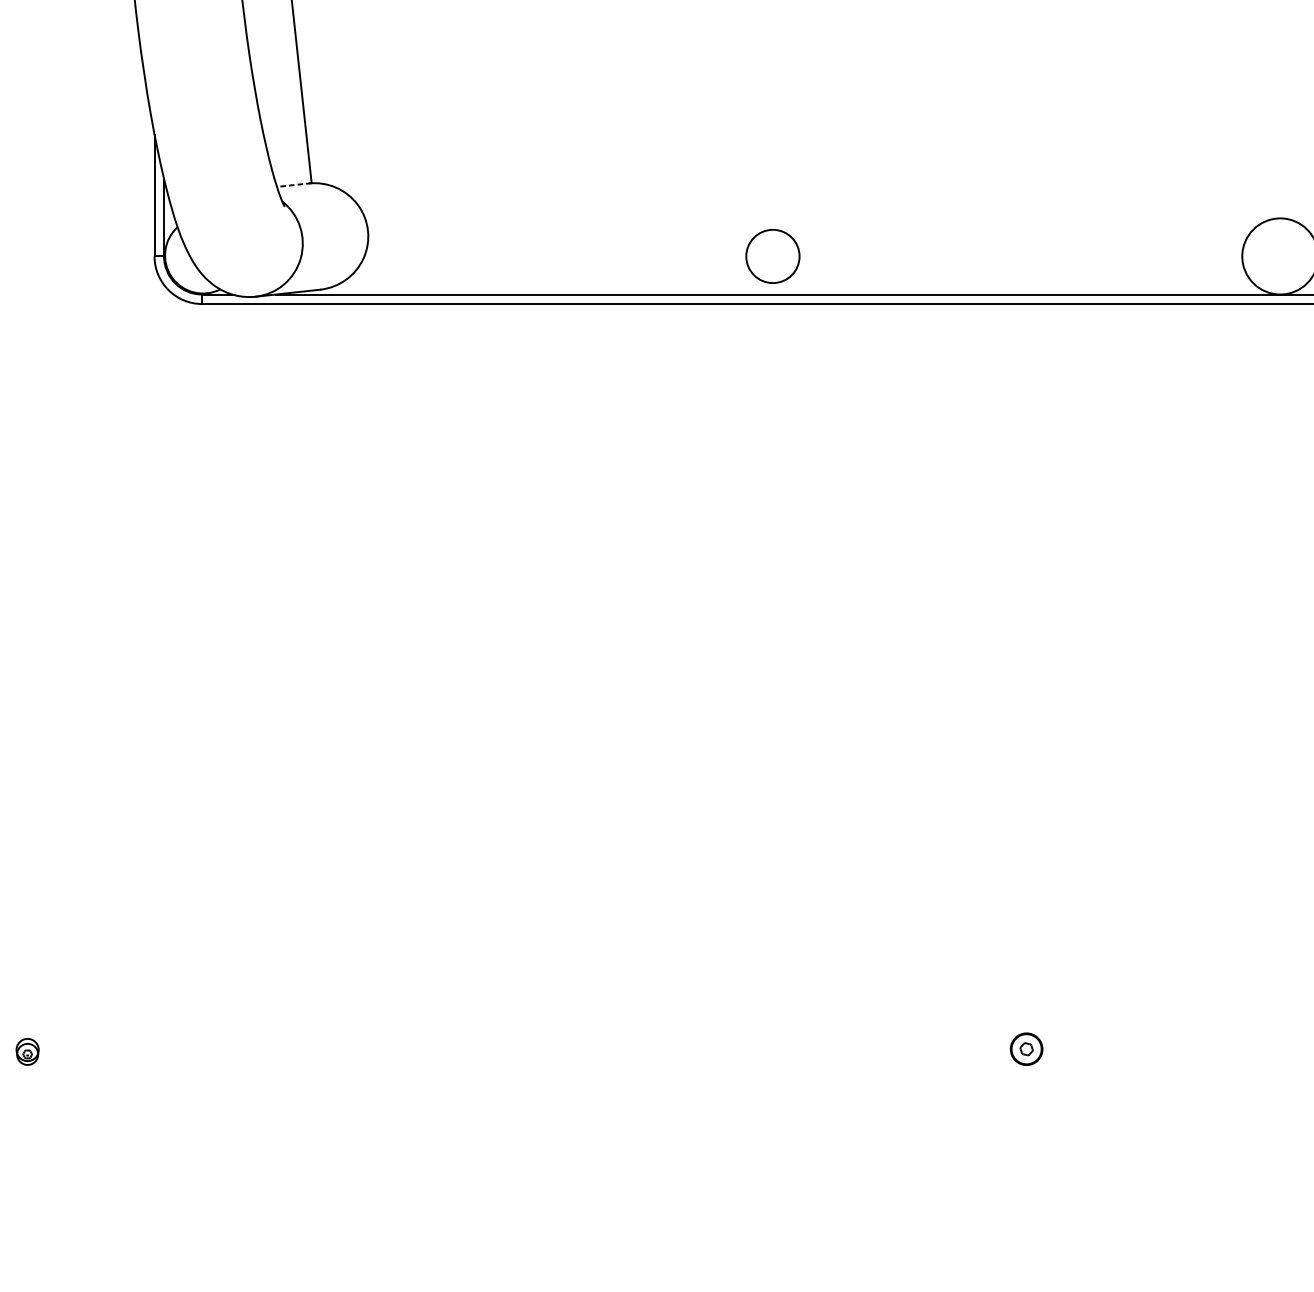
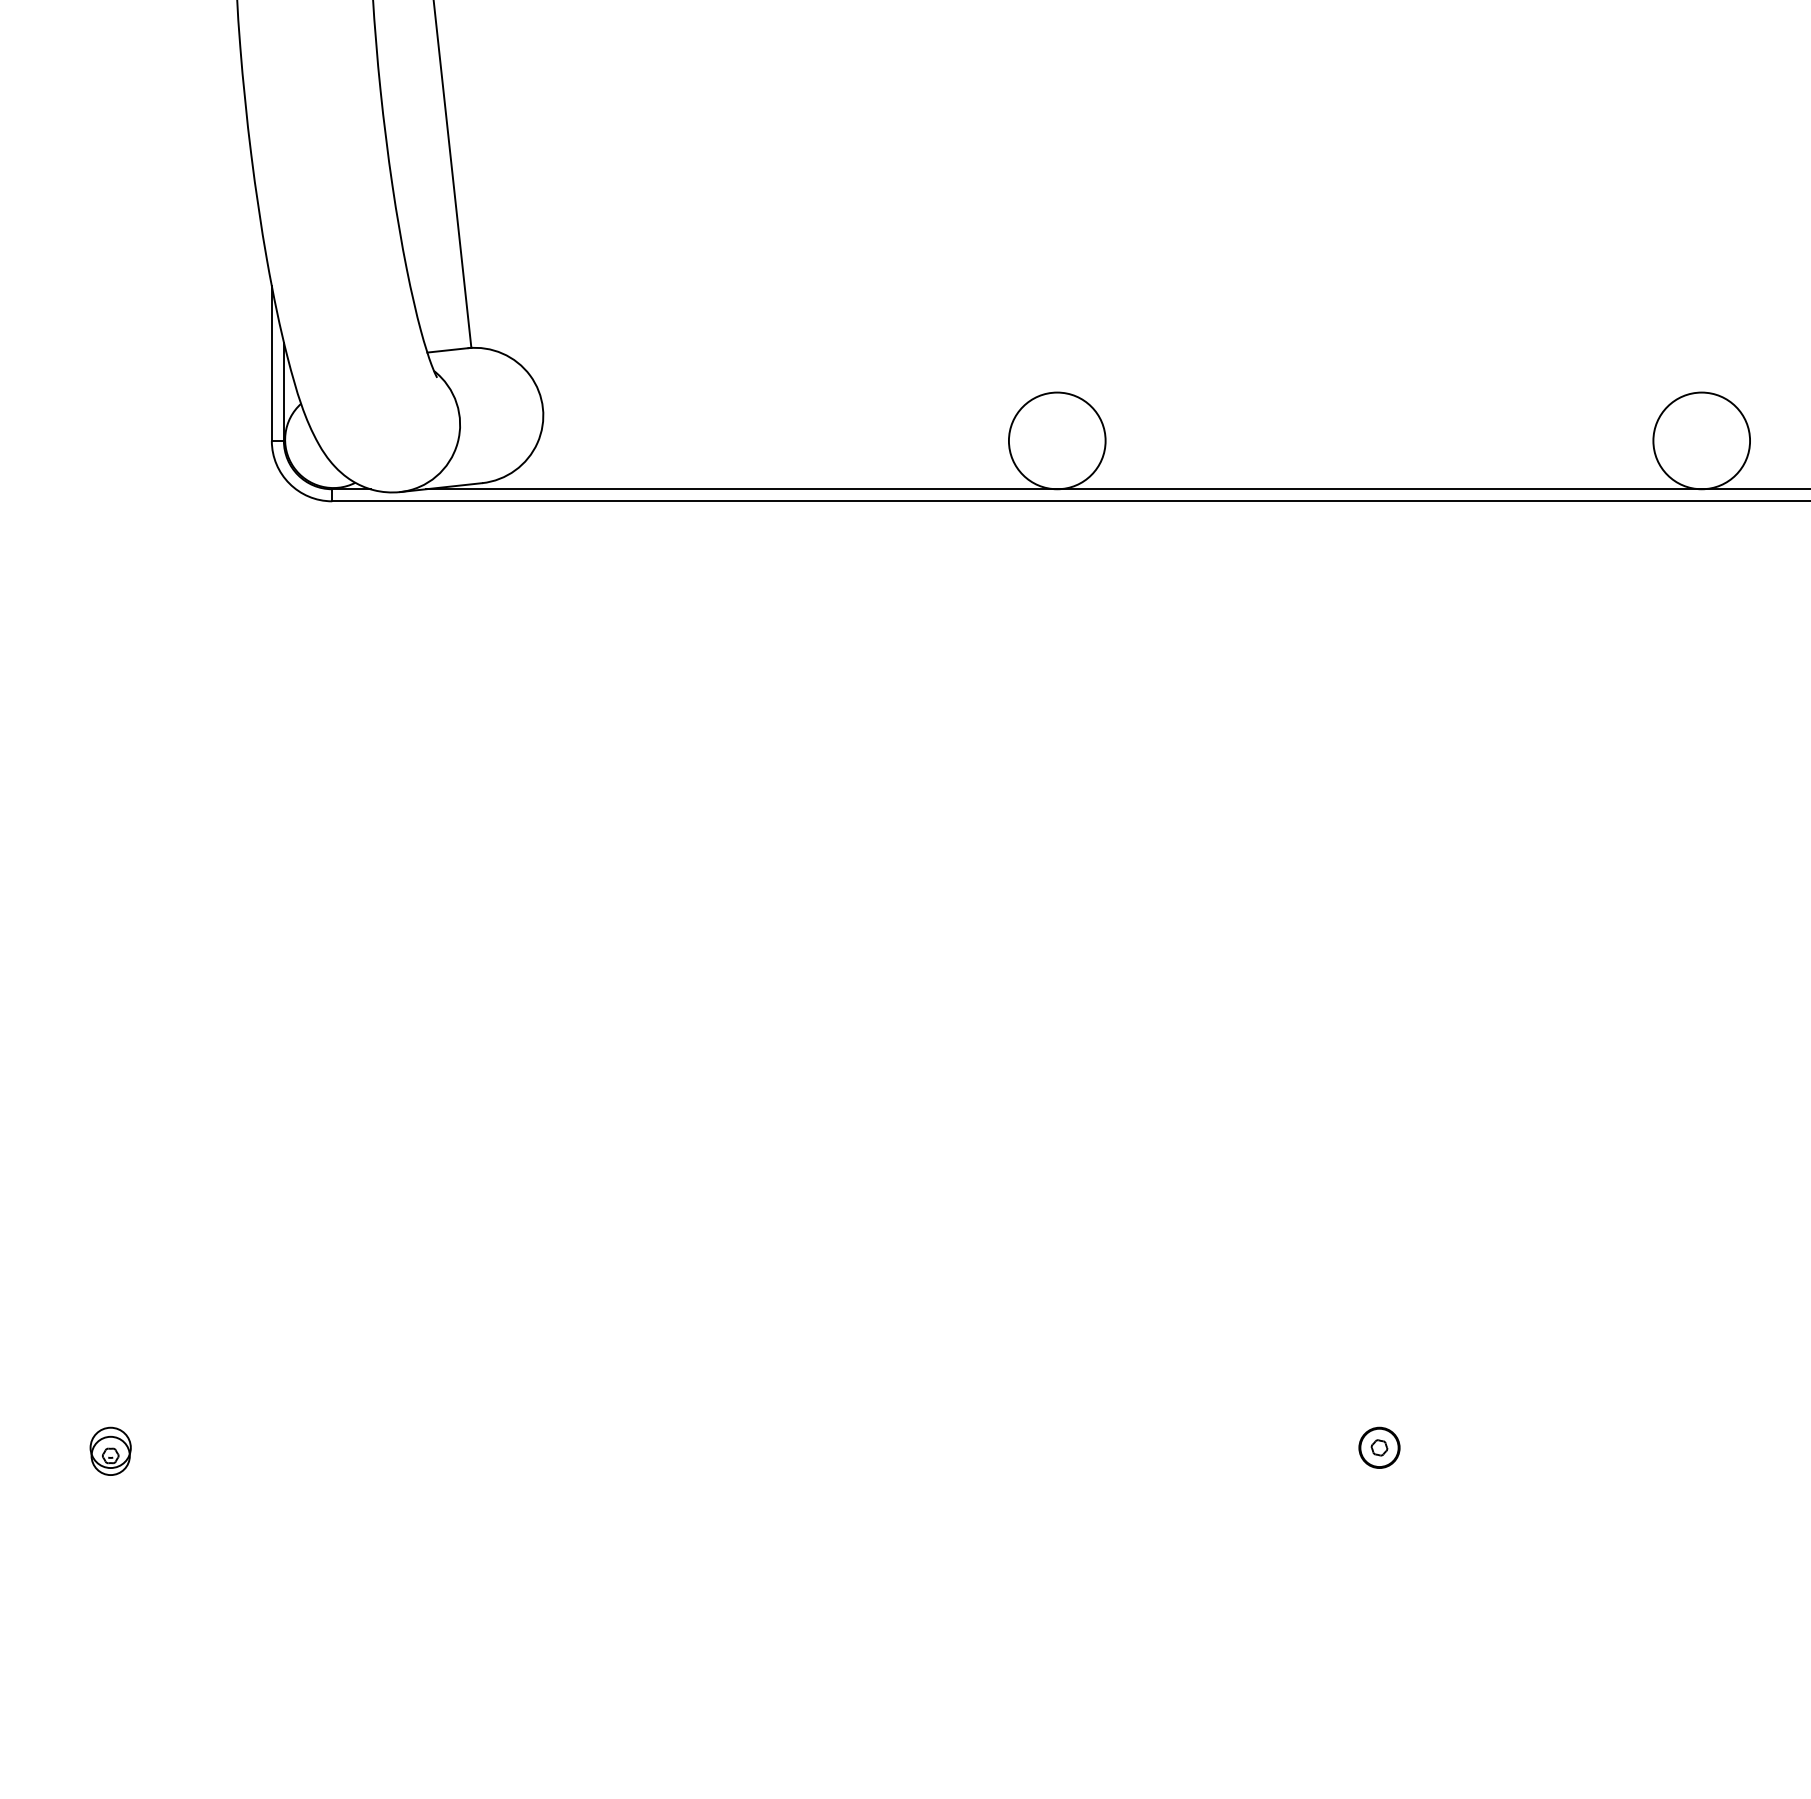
line: (293, 185) -> (448, 350), dashed -> solid
circle: (772, 256) -> (1056, 440), size x1.43
part: (27, 1051) -> (110, 1450), size x1.43

